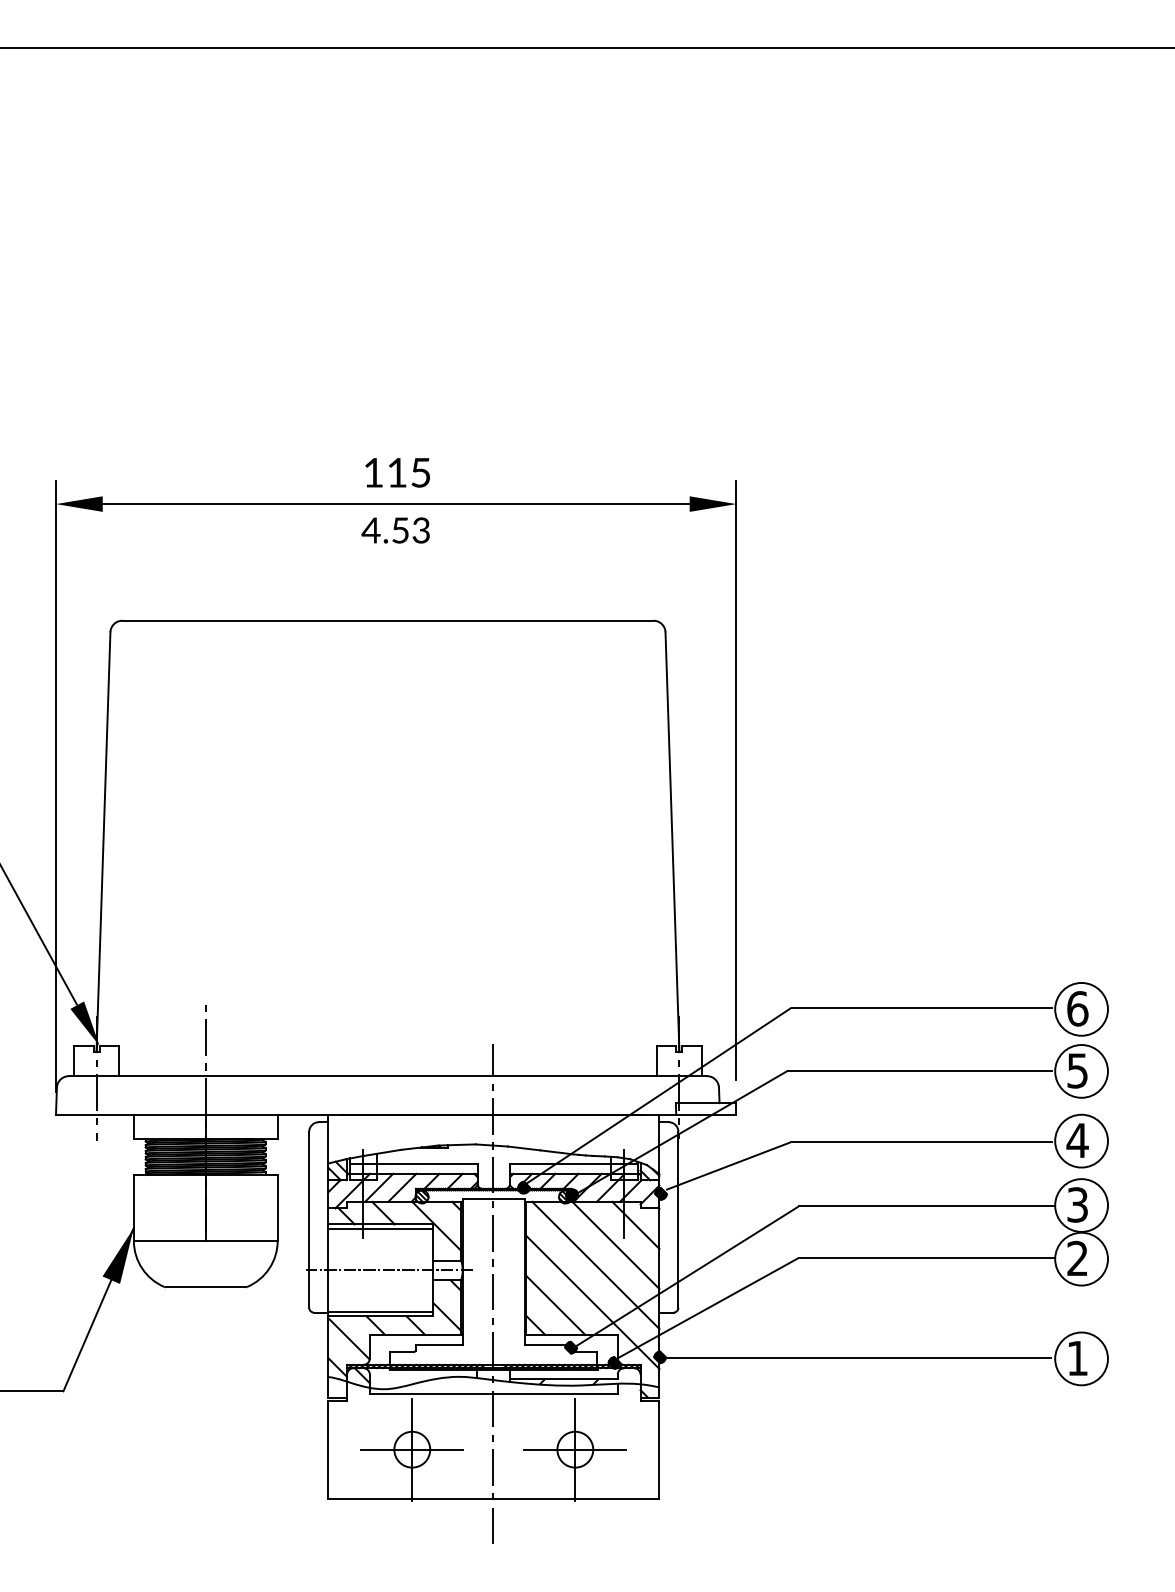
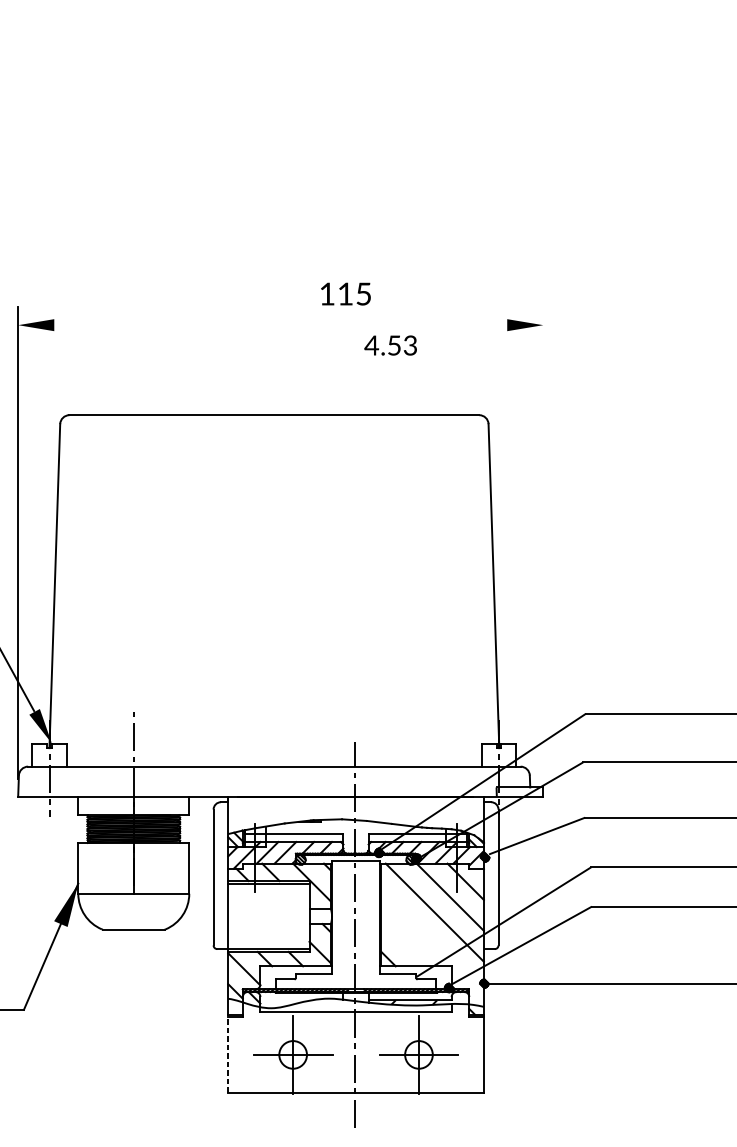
text: (397, 472) -> (345, 293), moved
line: (395, 504) -> (280, 325), removed
text: (395, 530) -> (390, 345), moved
line: (736, 779) -> (543, 537), removed
line: (388, 1270) -> (274, 916), removed
line: (592, 1302) -> (432, 941), removed
line: (555, 1305) -> (403, 943), removed
hatch: (570, 1347) -> (415, 976), removed
line: (328, 1449) -> (228, 1054), solid -> dashed

